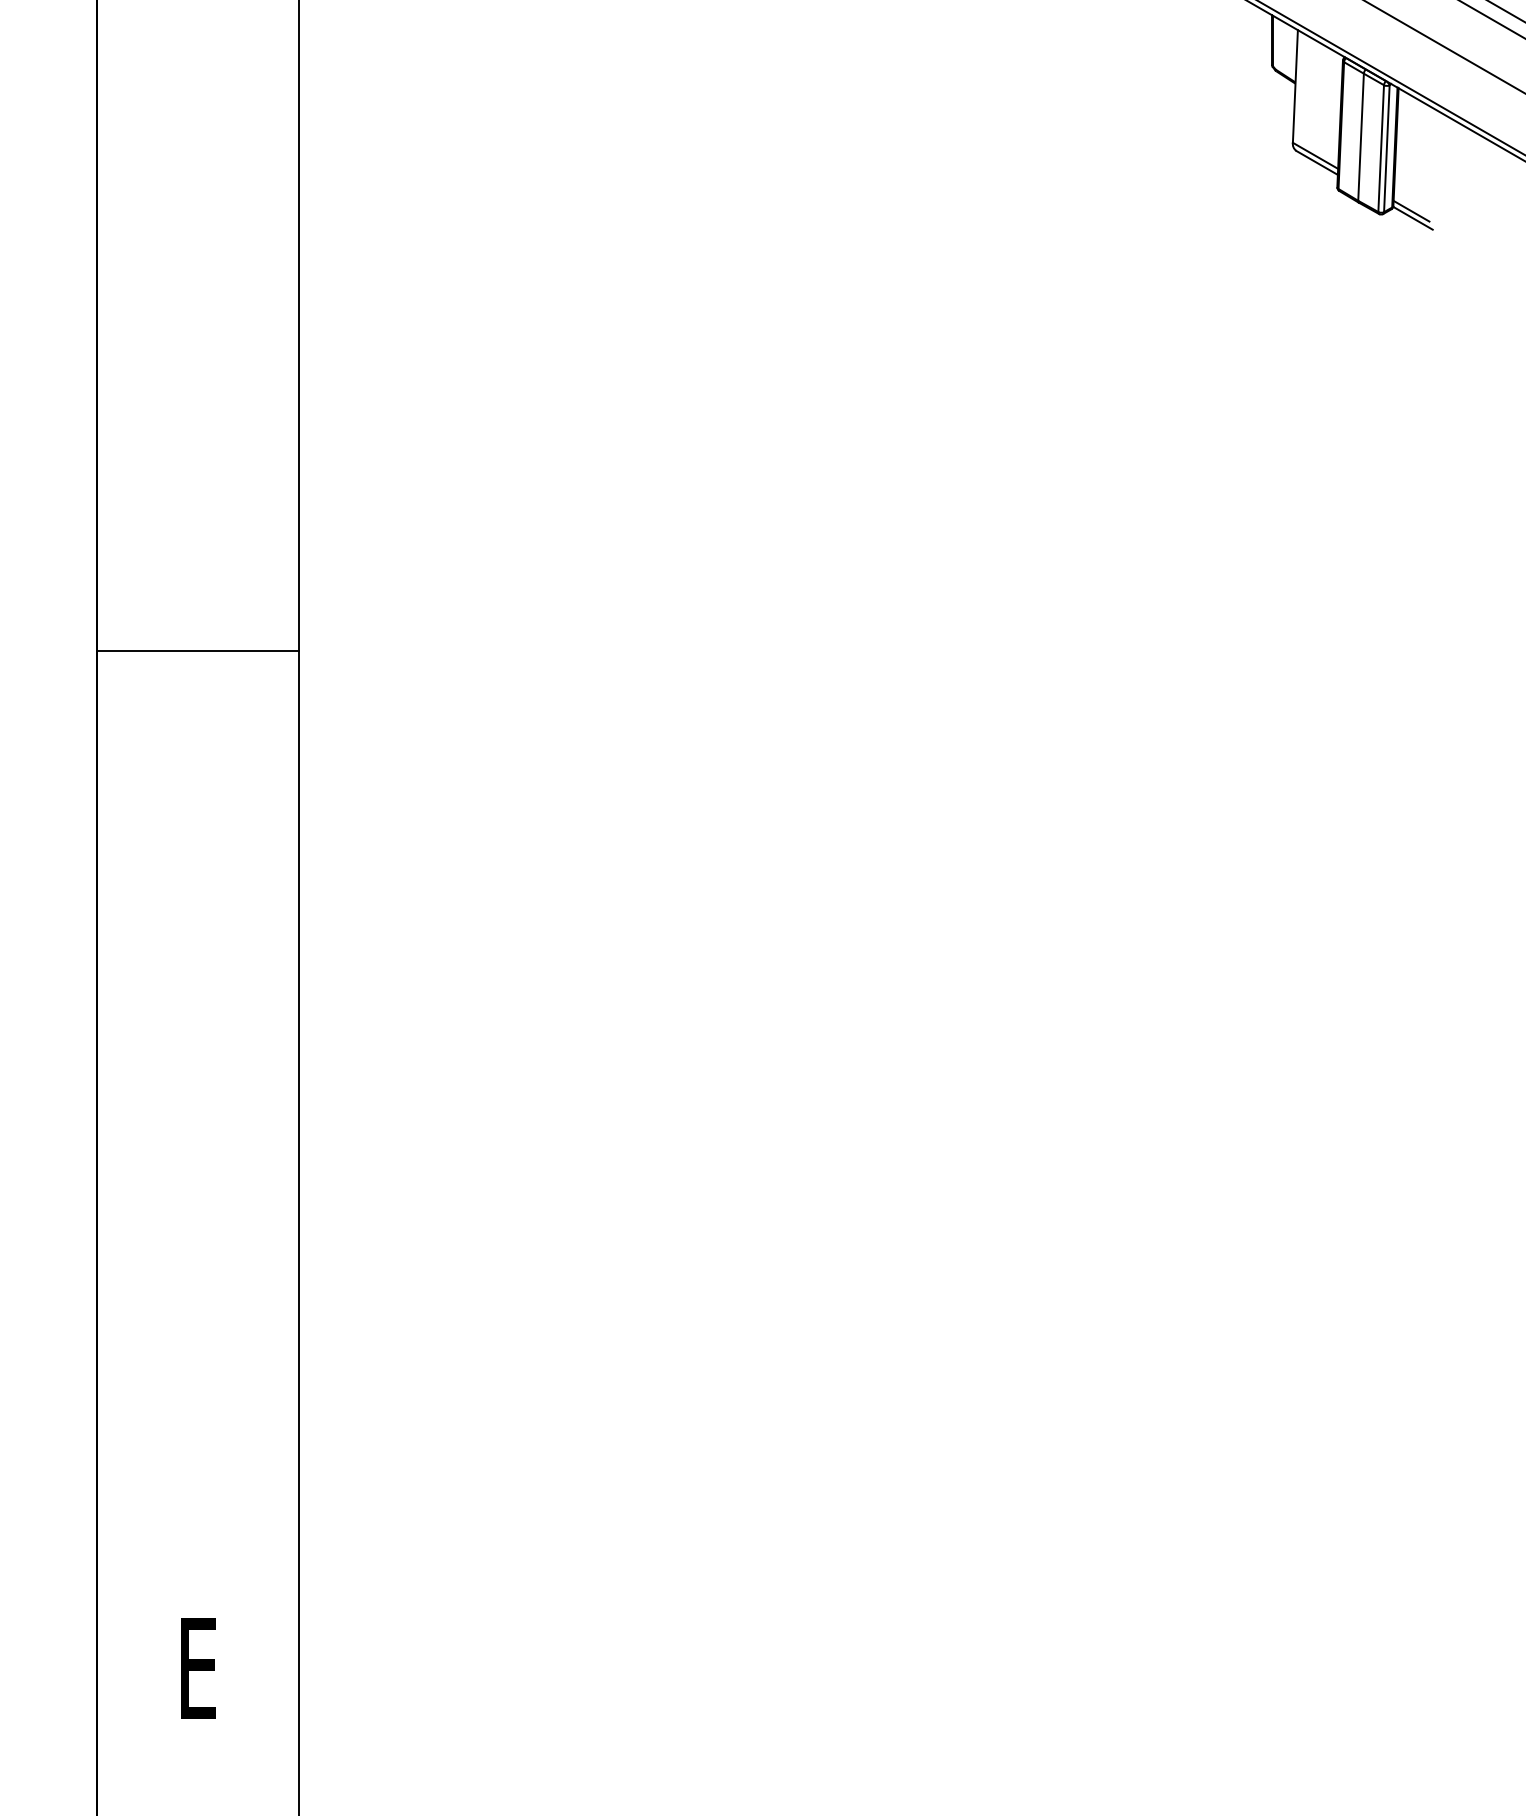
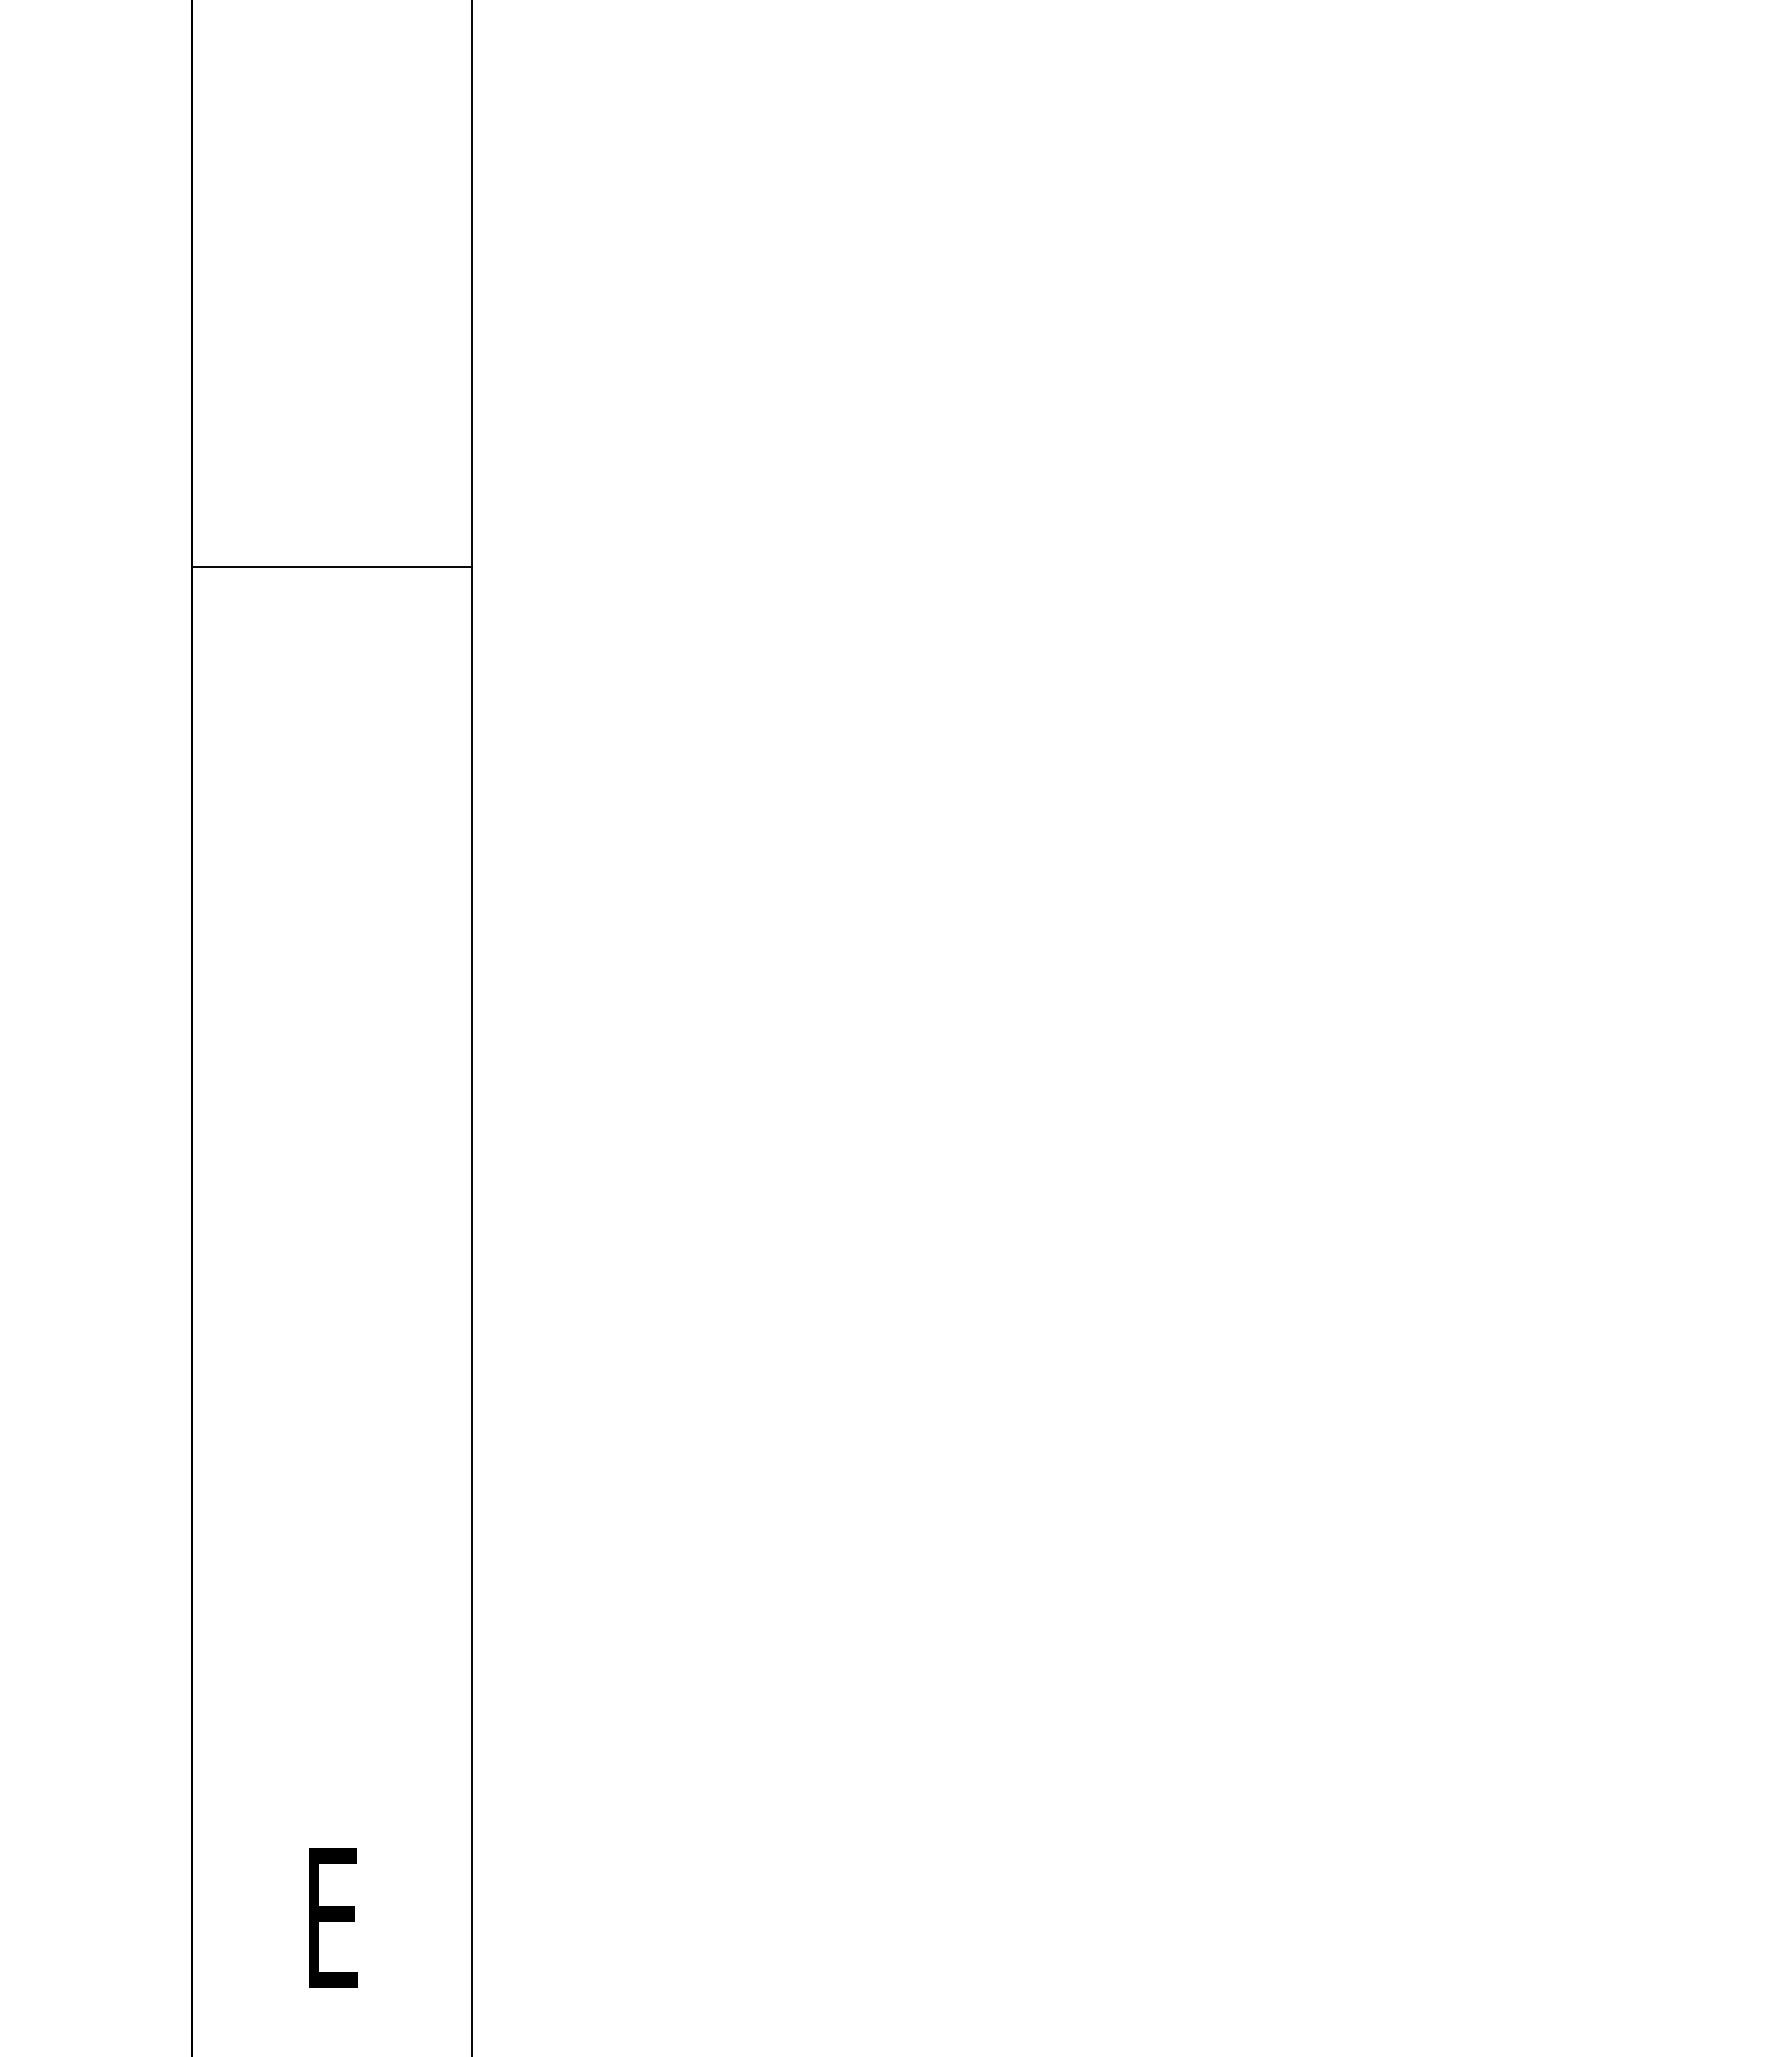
line: (197, 651) -> (331, 567), moved

